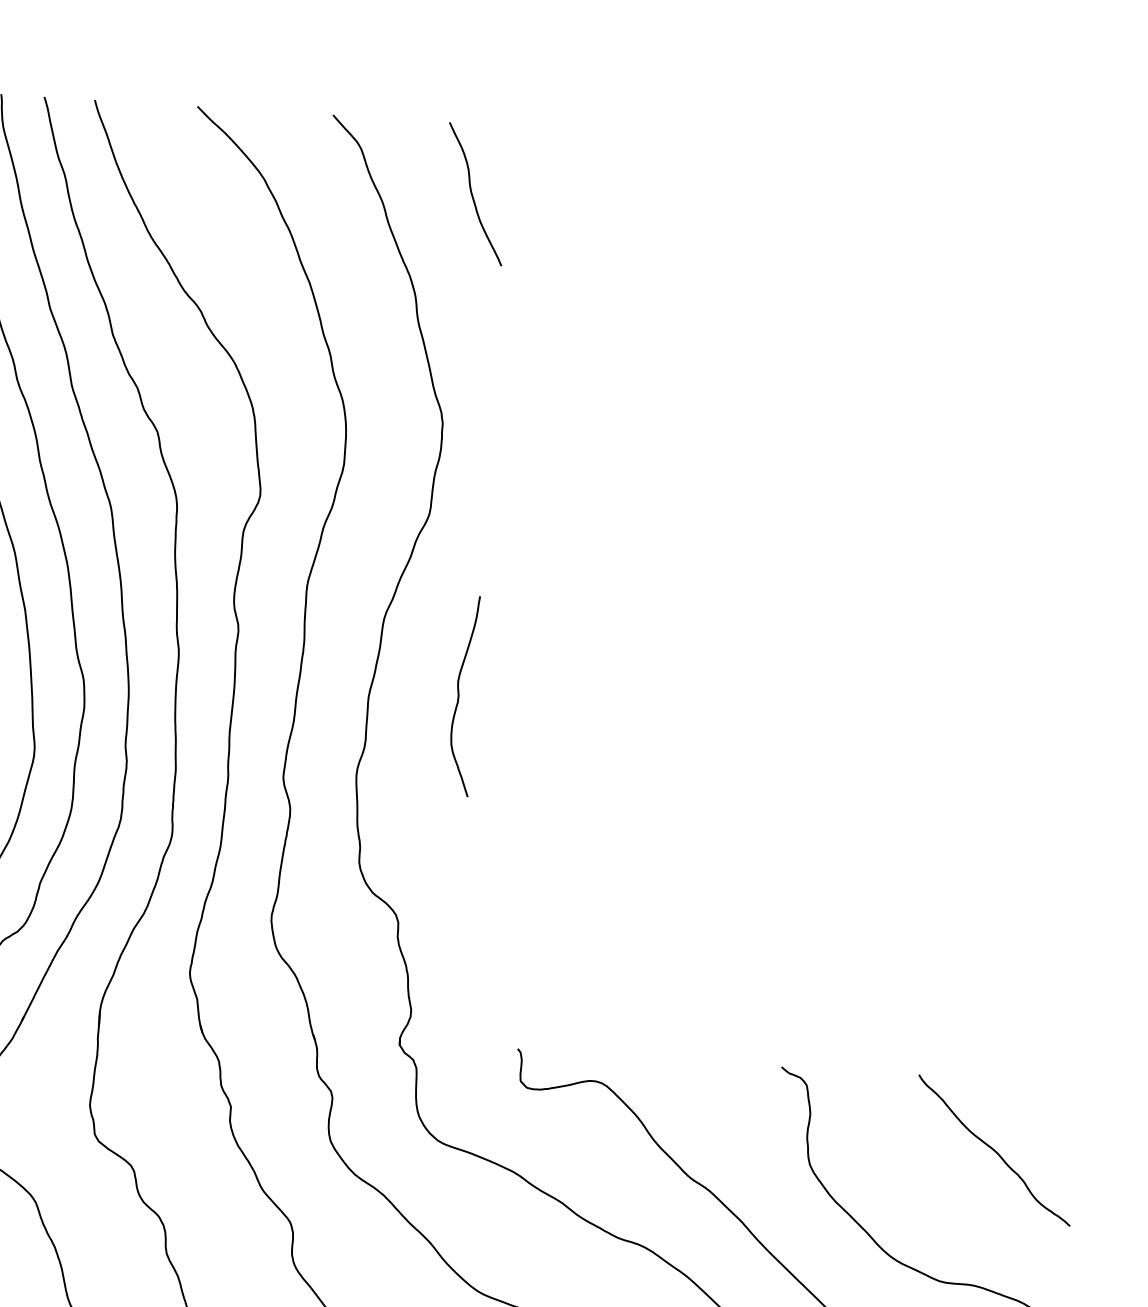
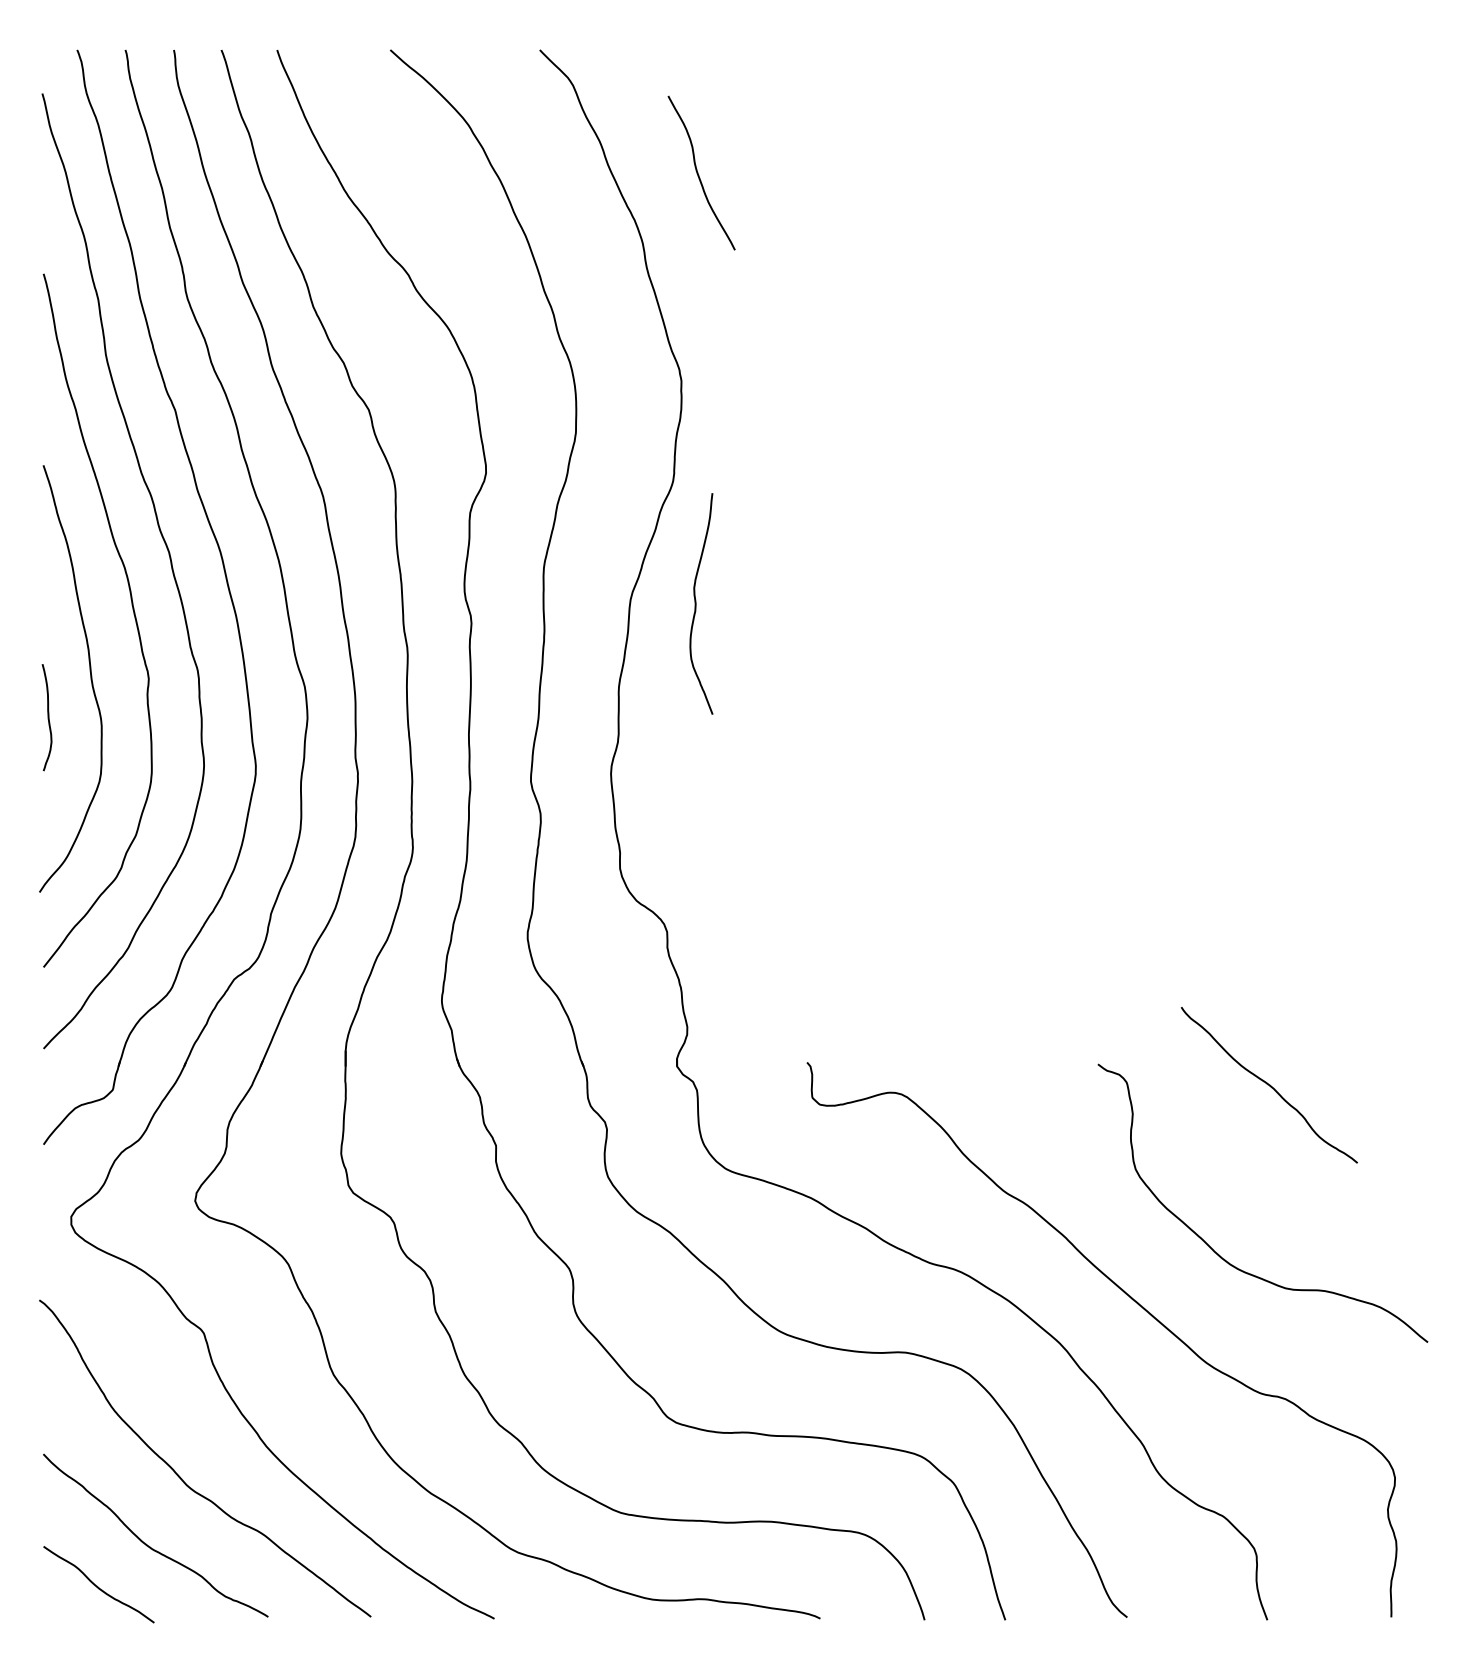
curve: (472, 193) -> (698, 172), moved
curve: (459, 695) -> (696, 603), moved
curve: (993, 1150) -> (1268, 1085), moved

